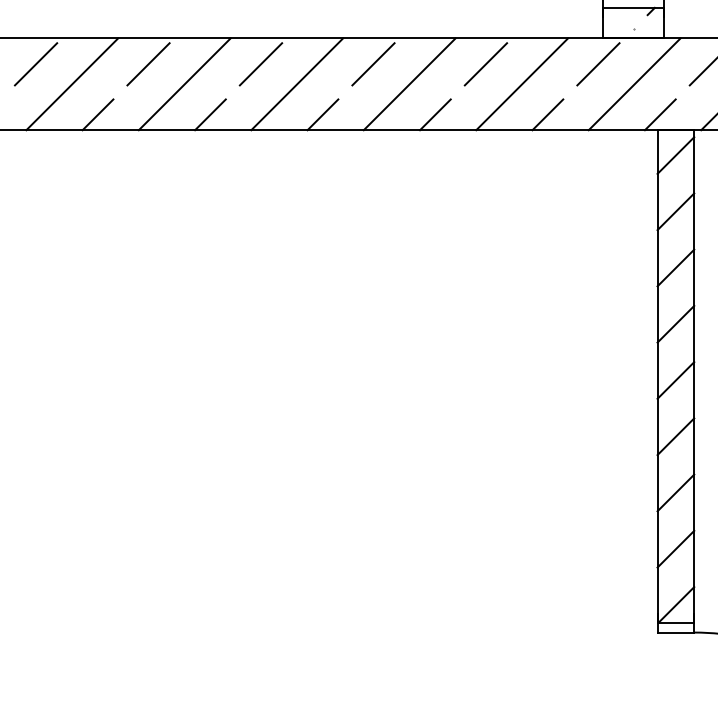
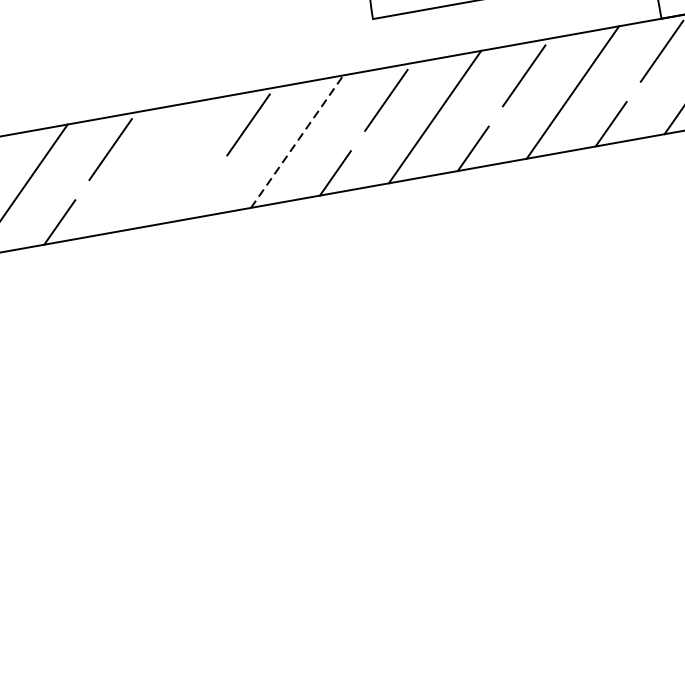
line: (184, 84) -> (159, 166), removed
line: (297, 84) -> (297, 141), solid -> dashed
line: (210, 114) -> (197, 197), removed

